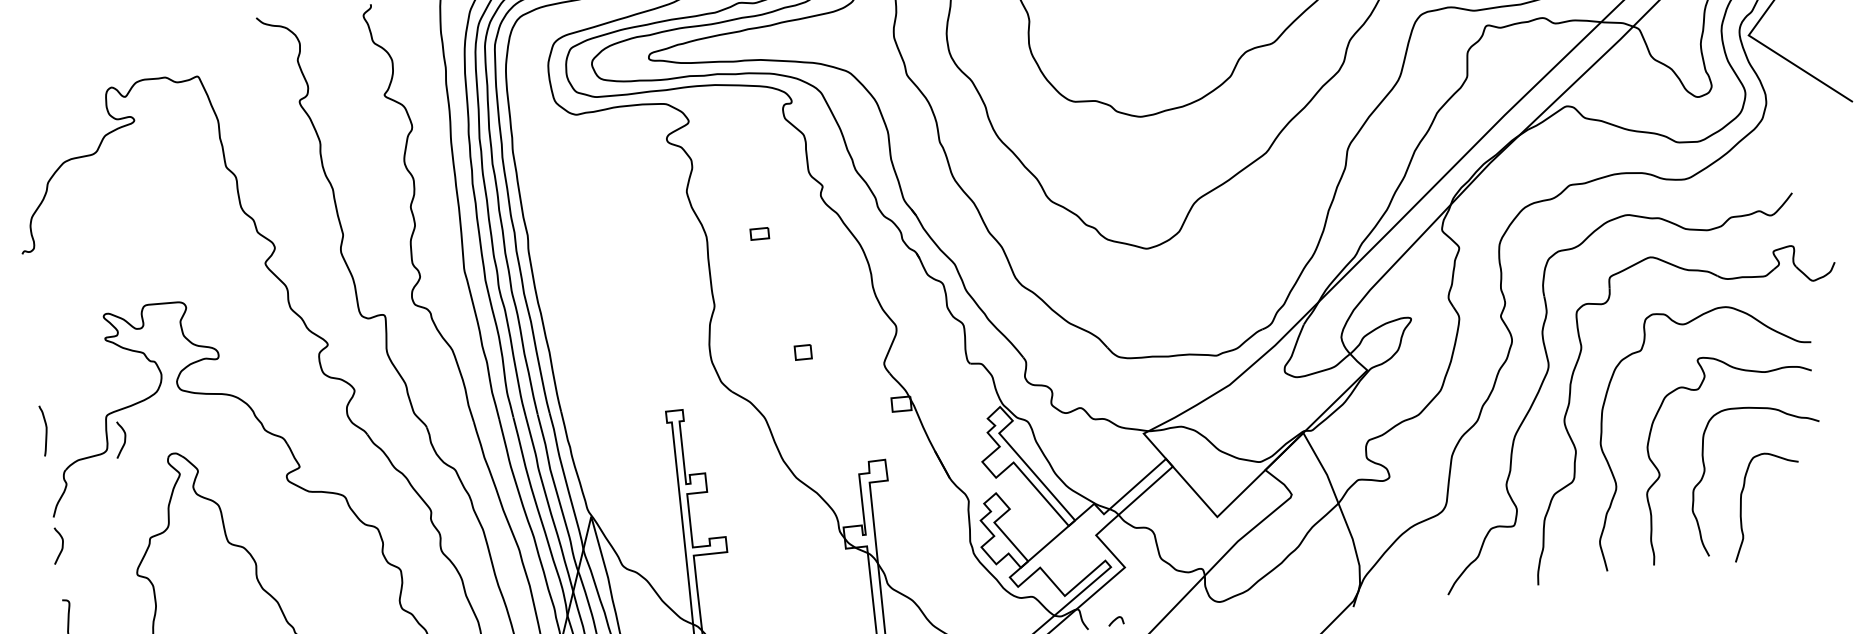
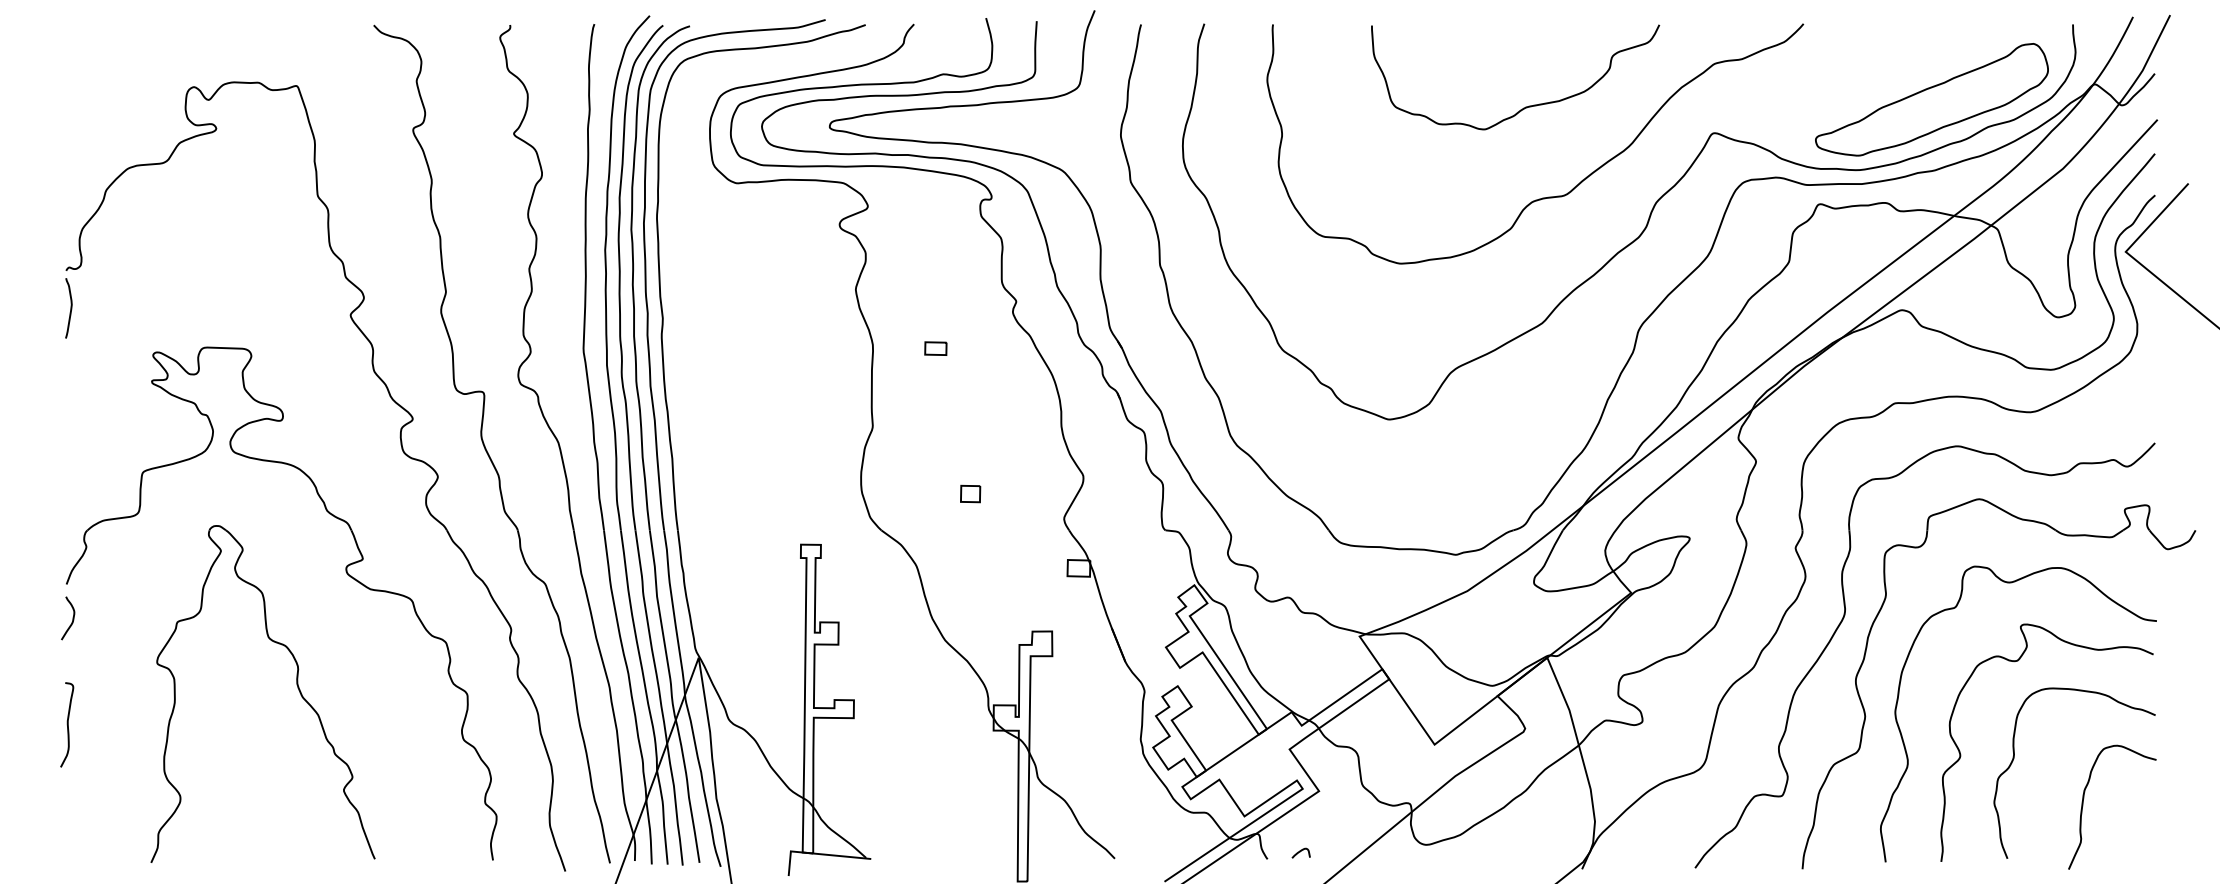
curve: (45, 430) -> (70, 308), moved
curve: (124, 439) -> (160, 502), removed
curve: (1741, 508) -> (2083, 806), moved

